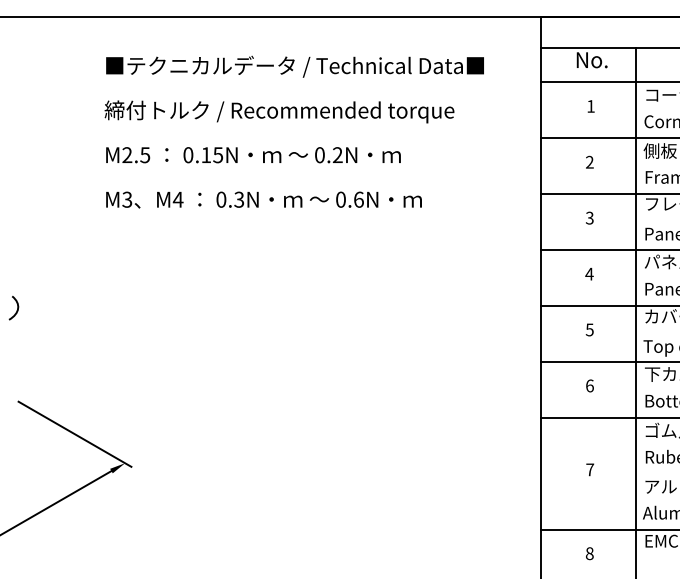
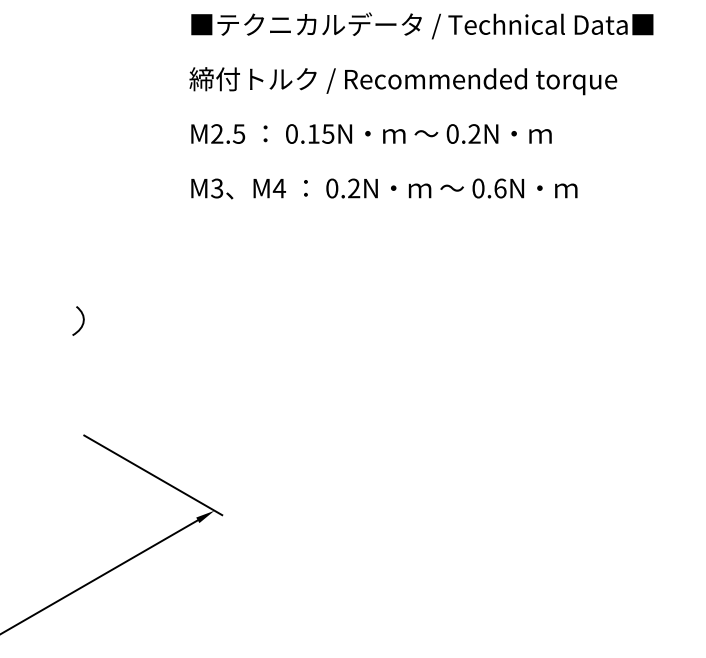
text: (239, 199) -> (354, 188), 0.3N -> 0.2N

